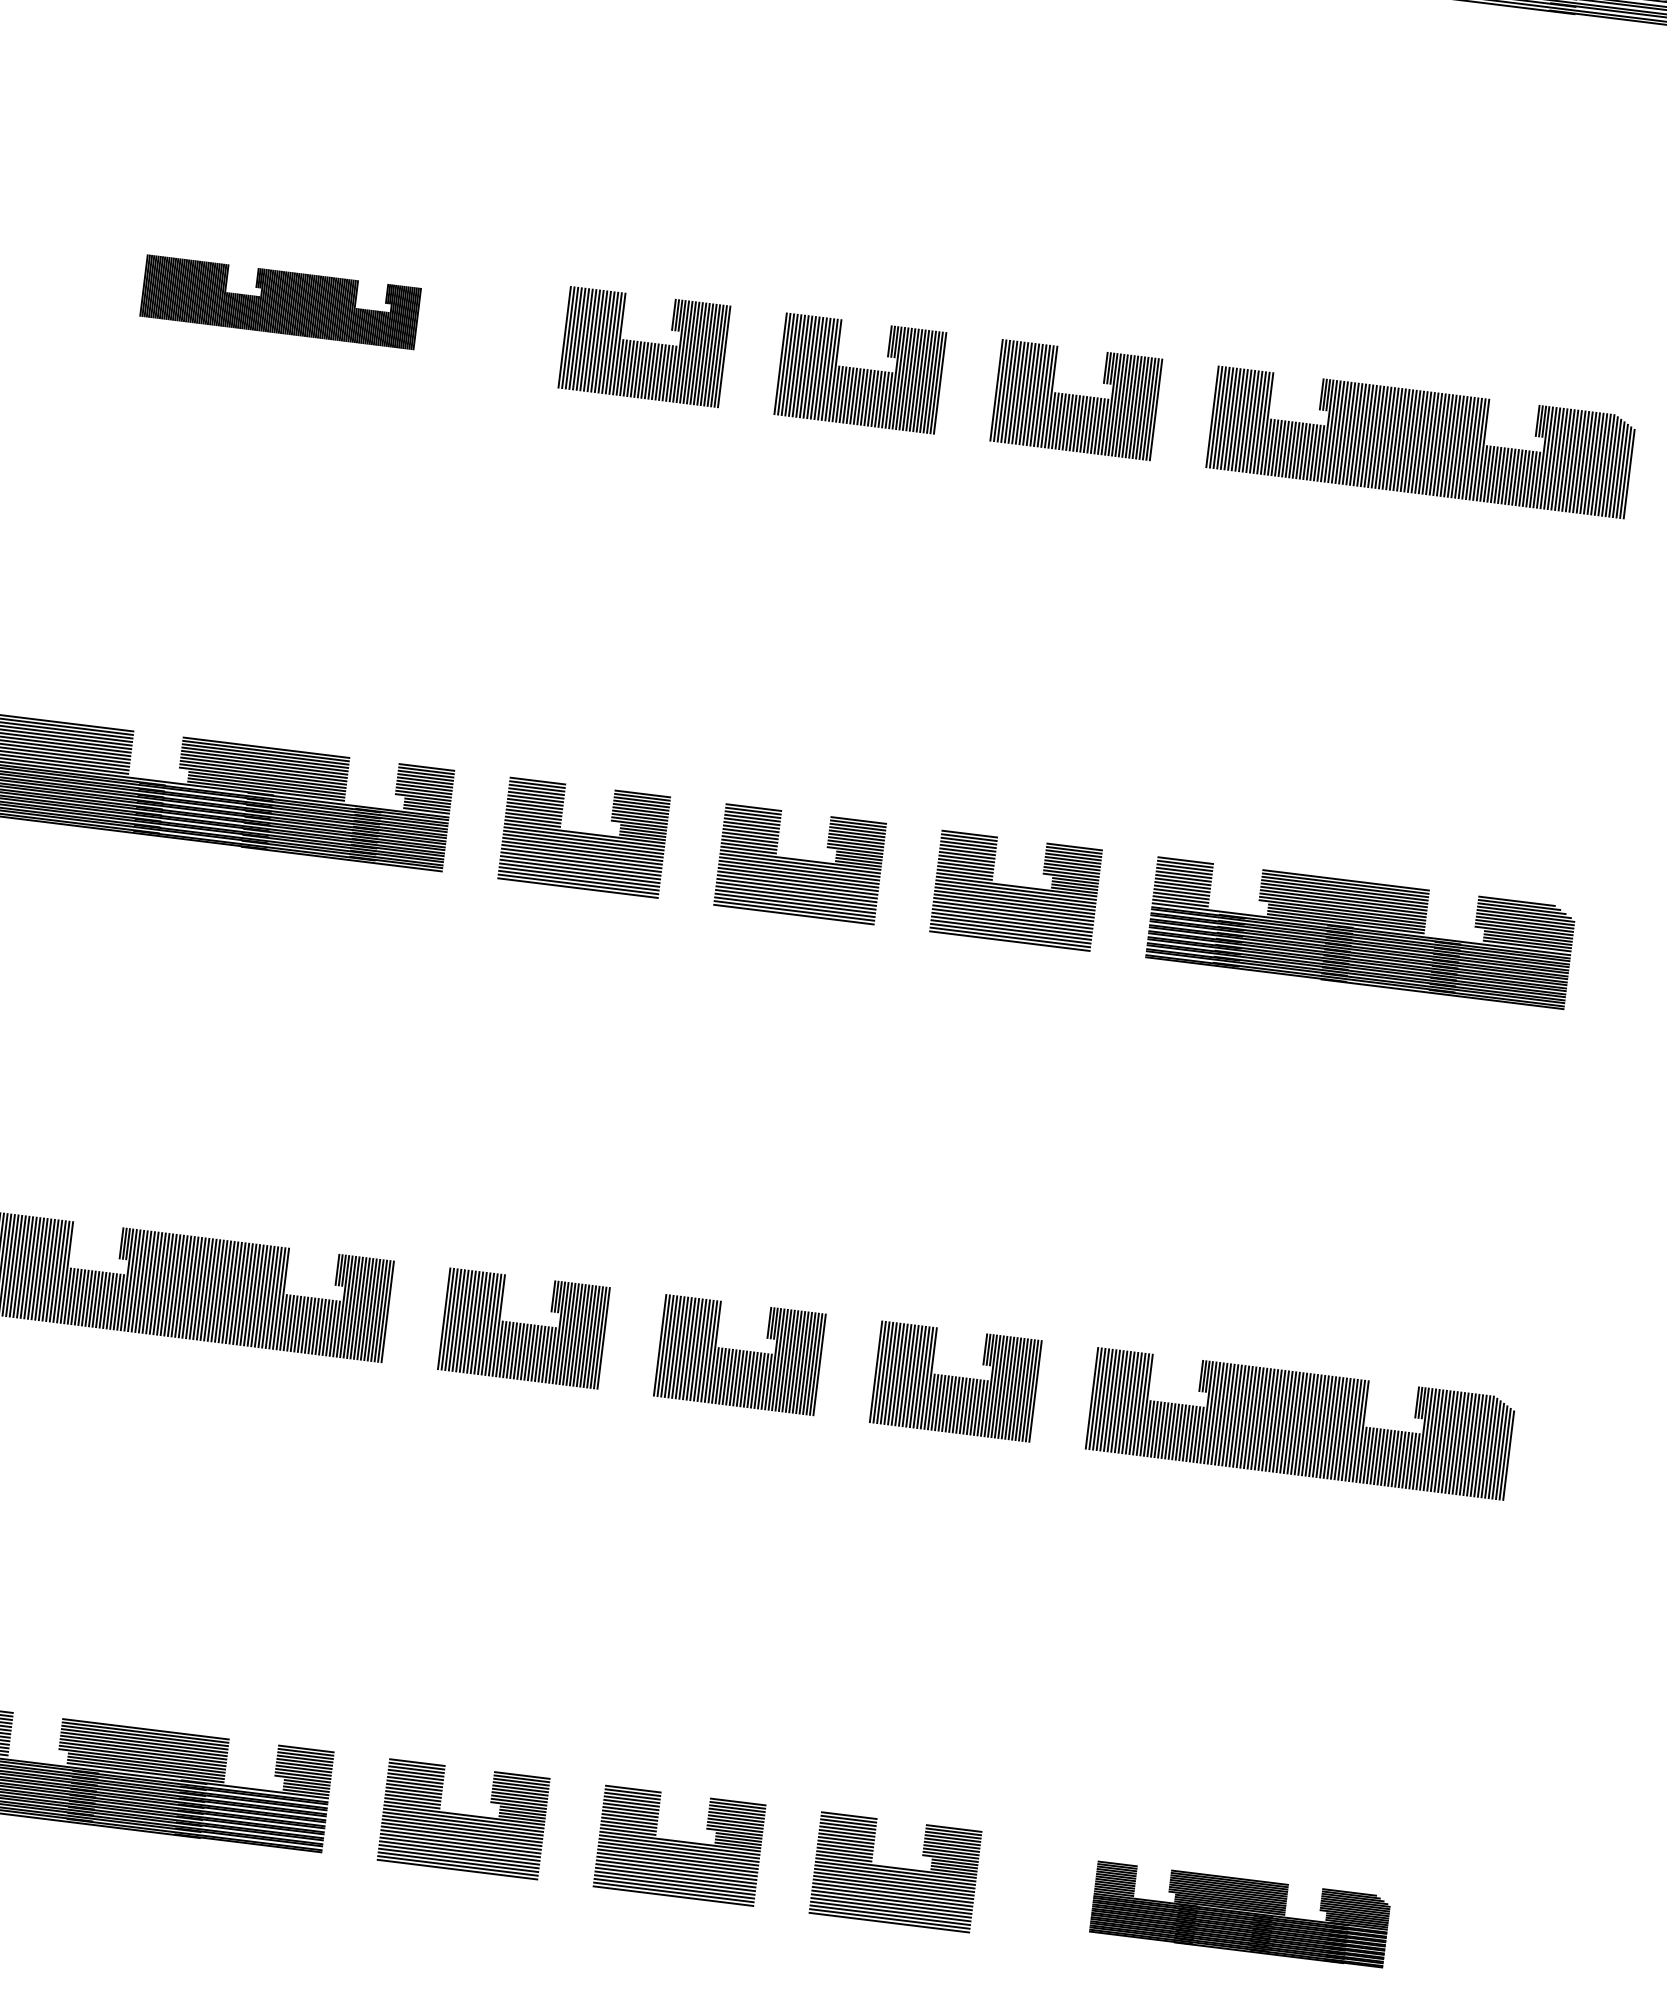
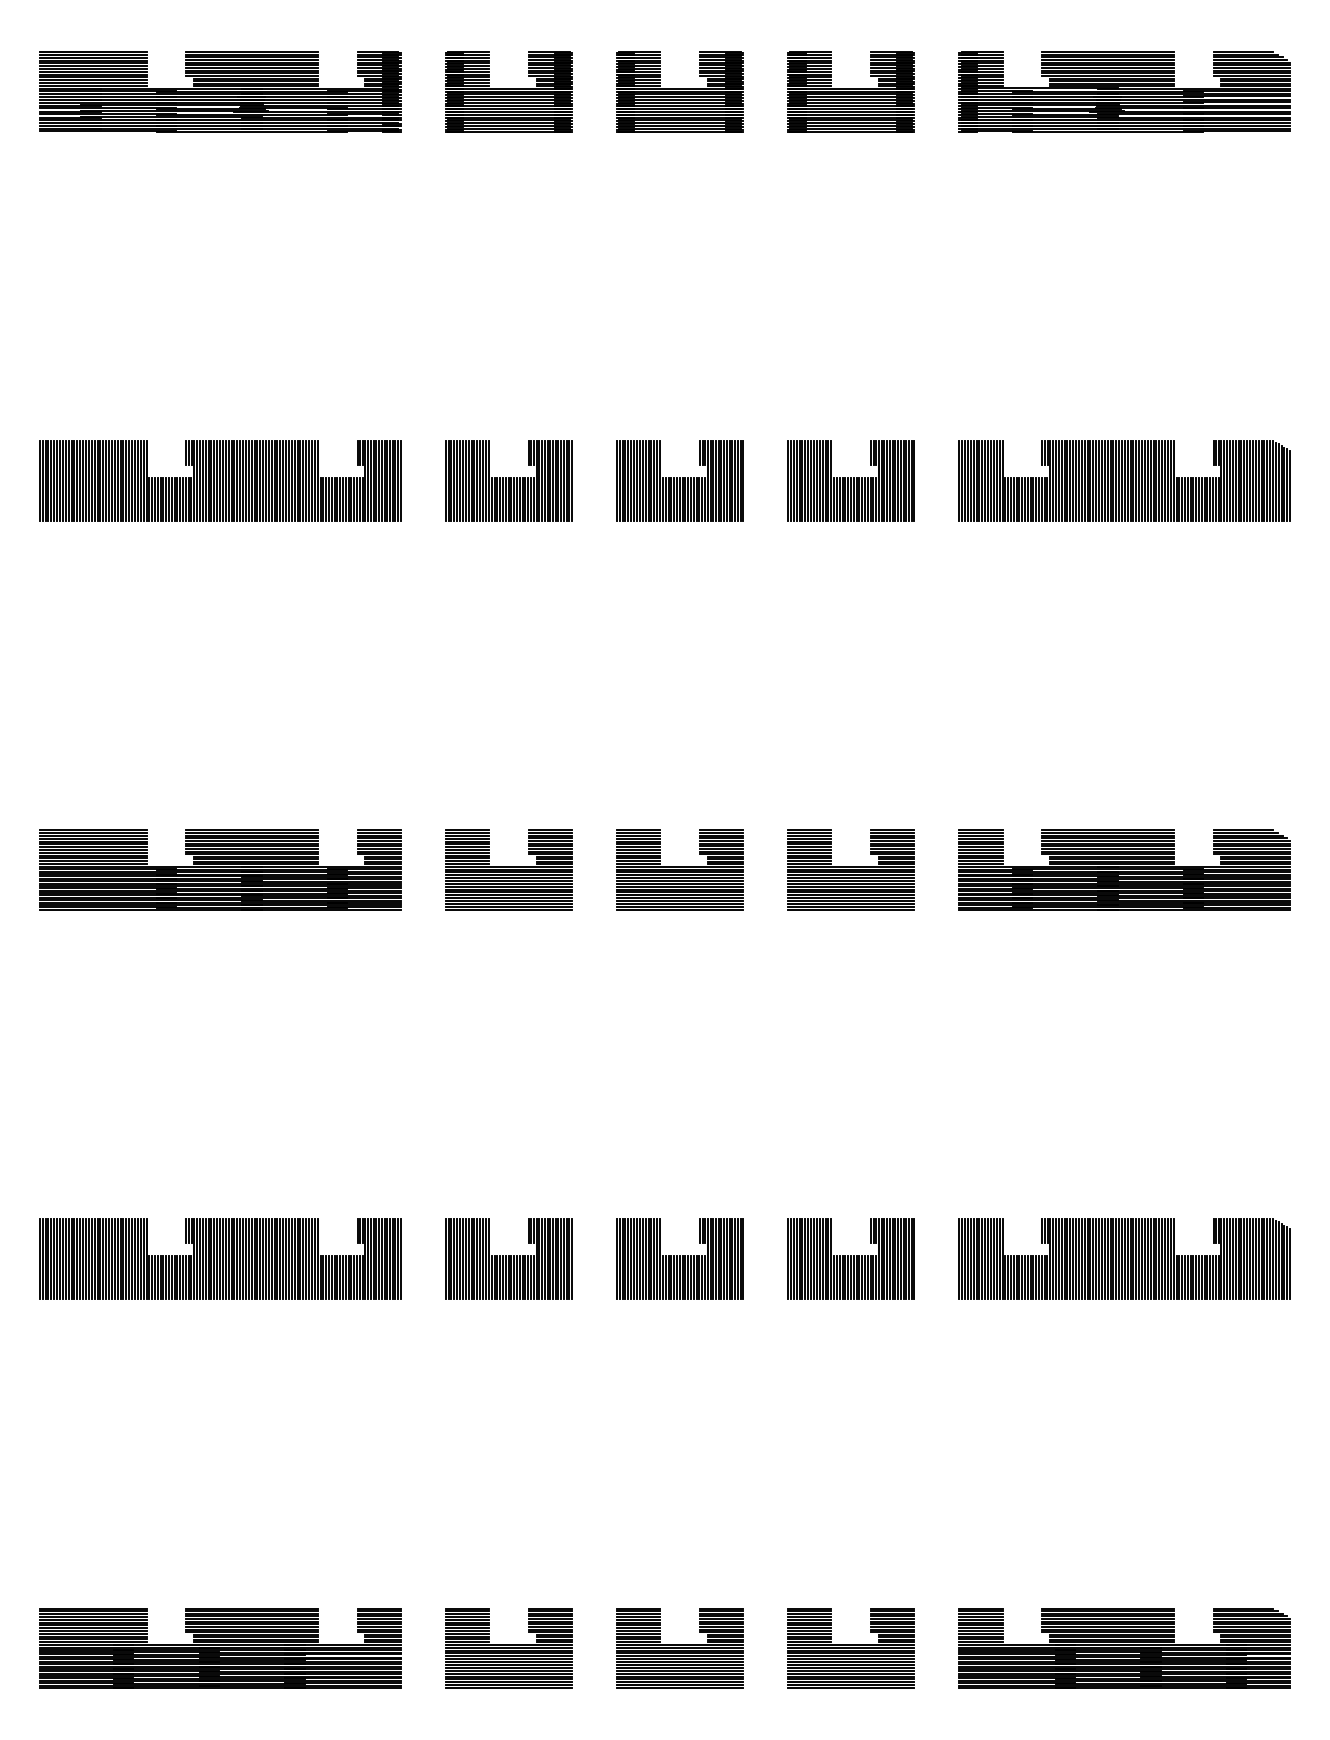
part: (280, 301) -> (220, 480), size x1.67
part: (1240, 1914) -> (1124, 1648), size x1.43

